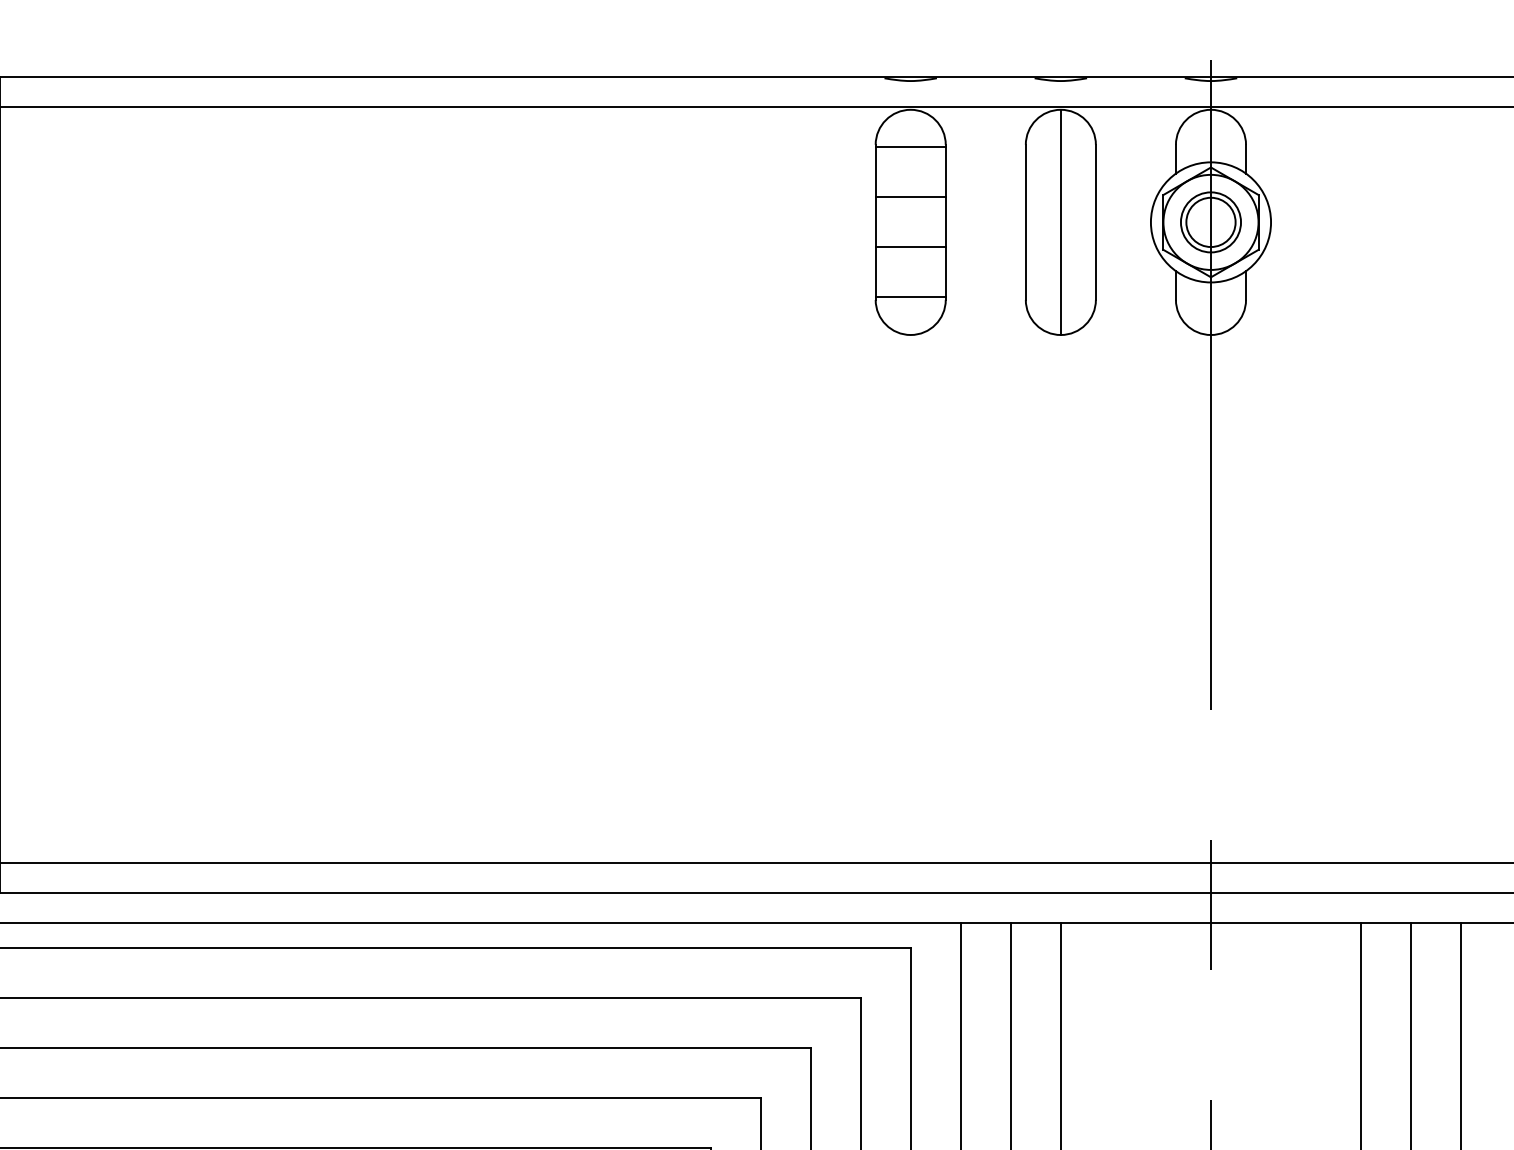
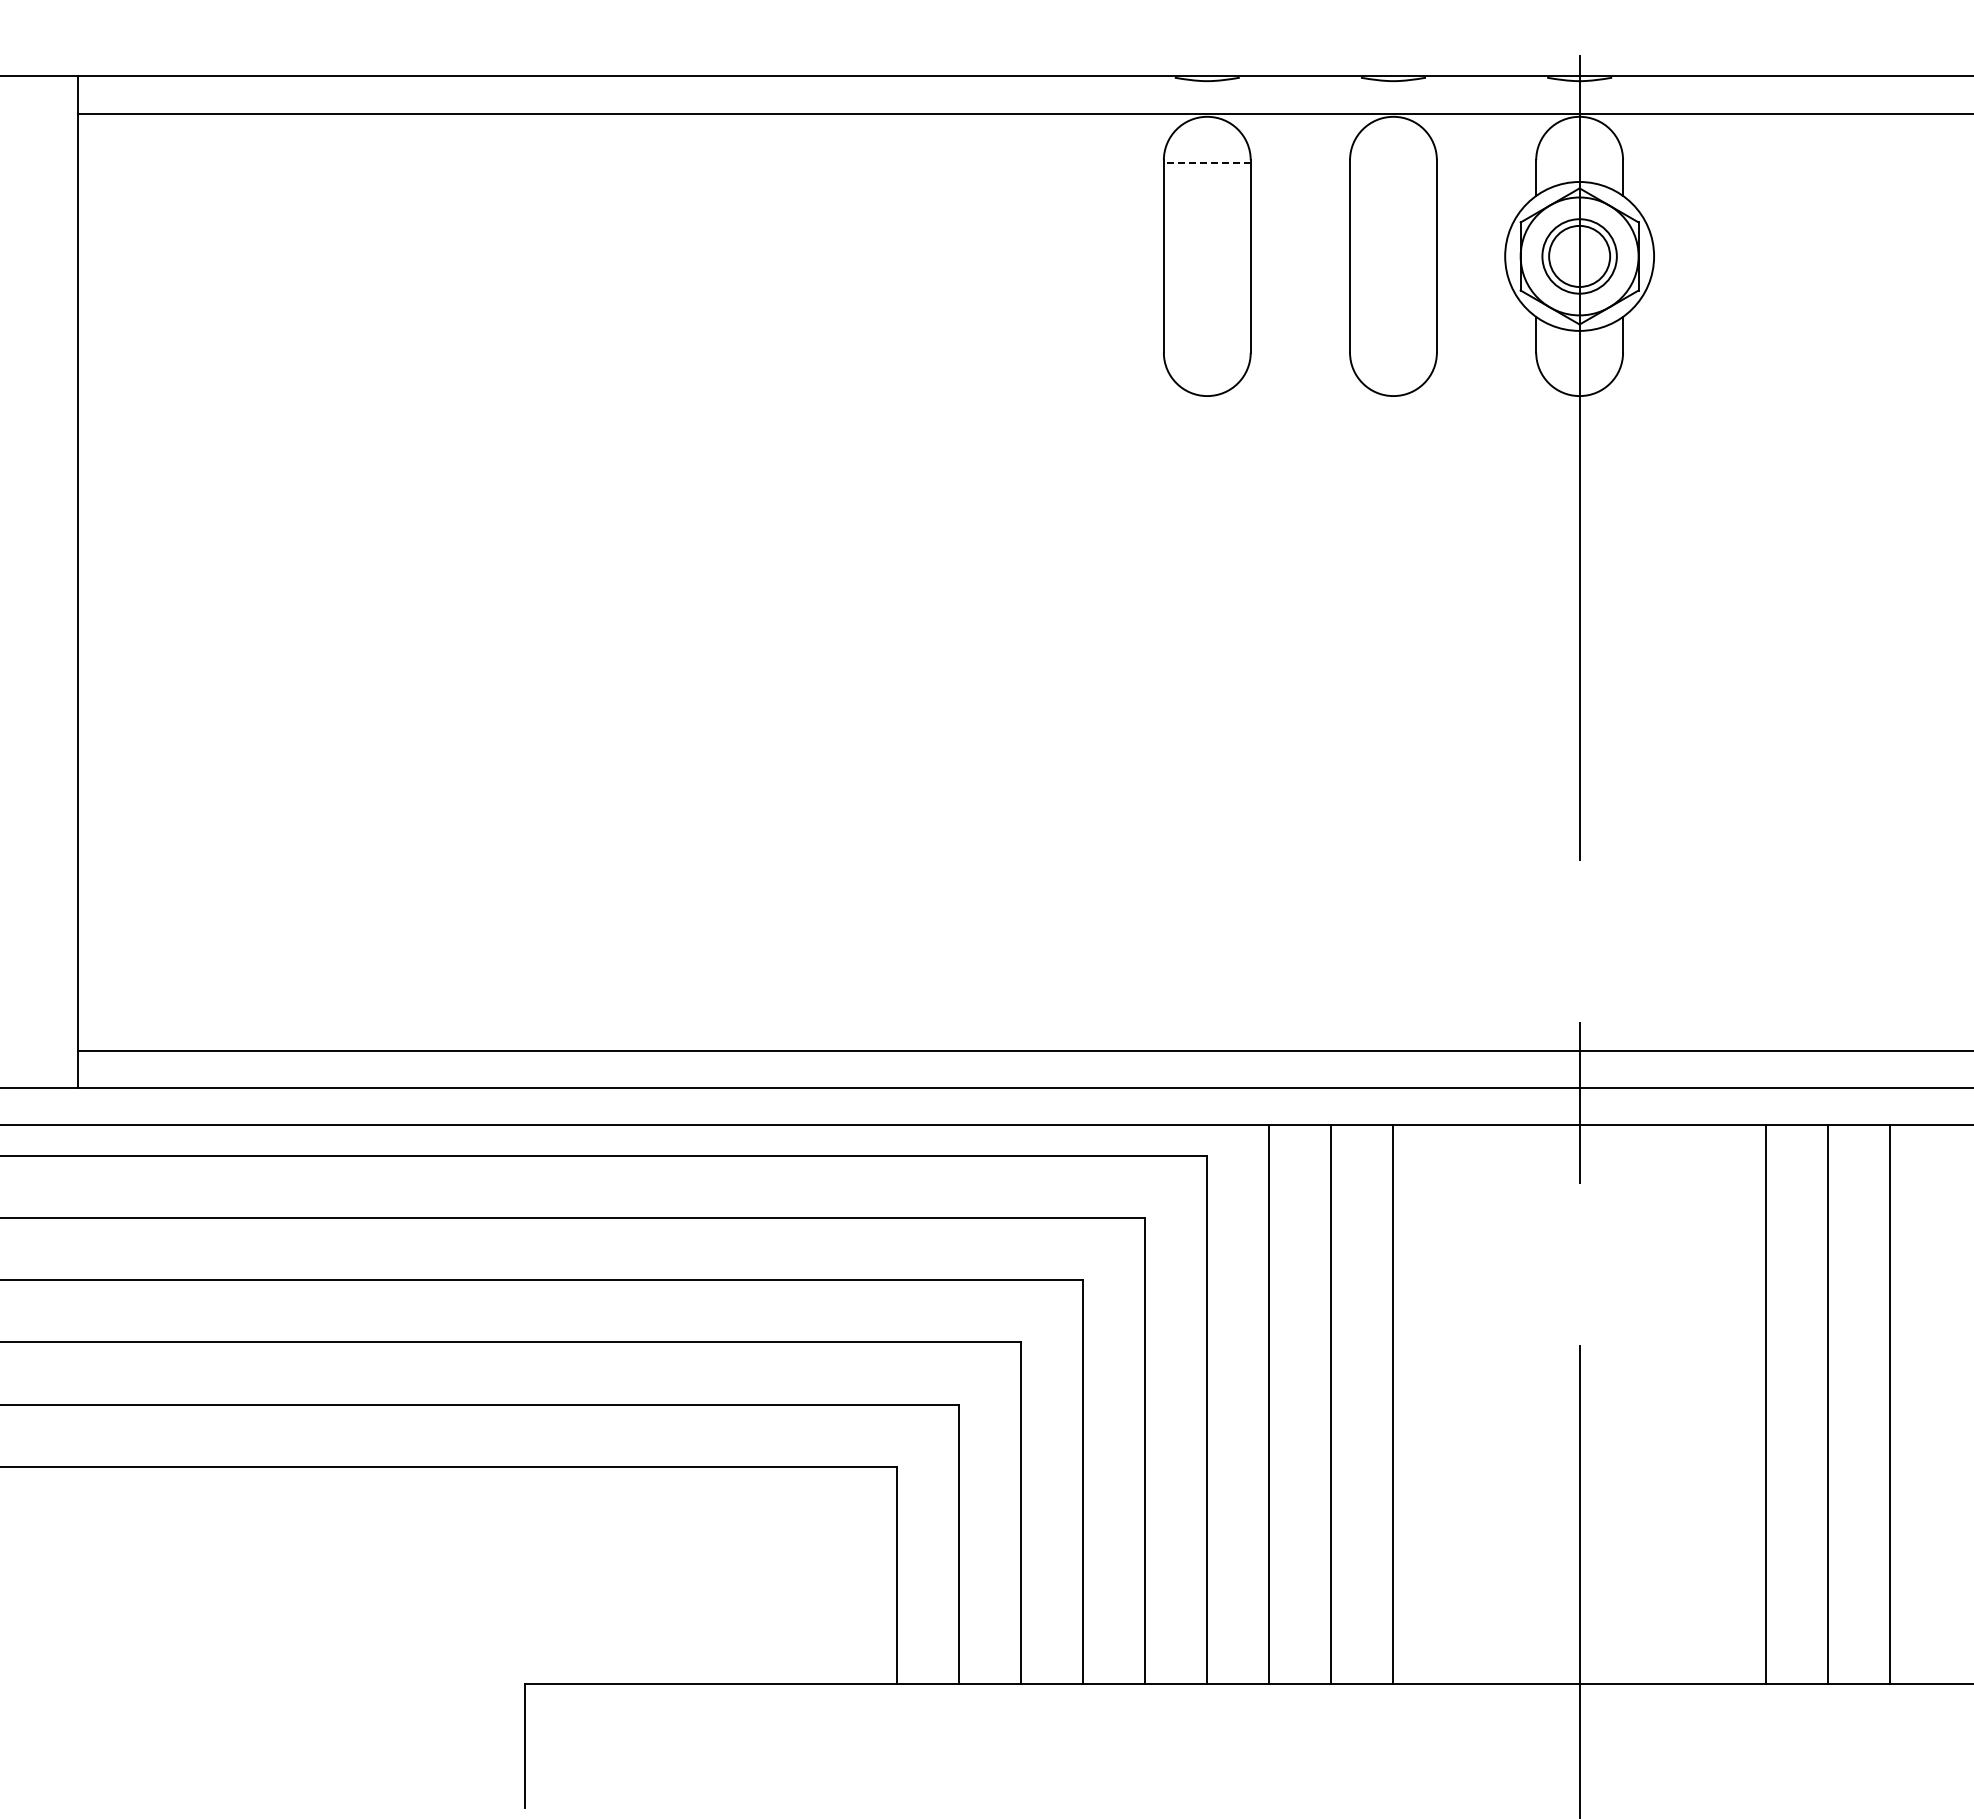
line: (910, 147) -> (1206, 163), solid -> dashed
line: (910, 197) -> (1206, 225), removed
line: (1060, 222) -> (1393, 256), removed
line: (910, 247) -> (1206, 287), removed
line: (910, 297) -> (1206, 349), removed

